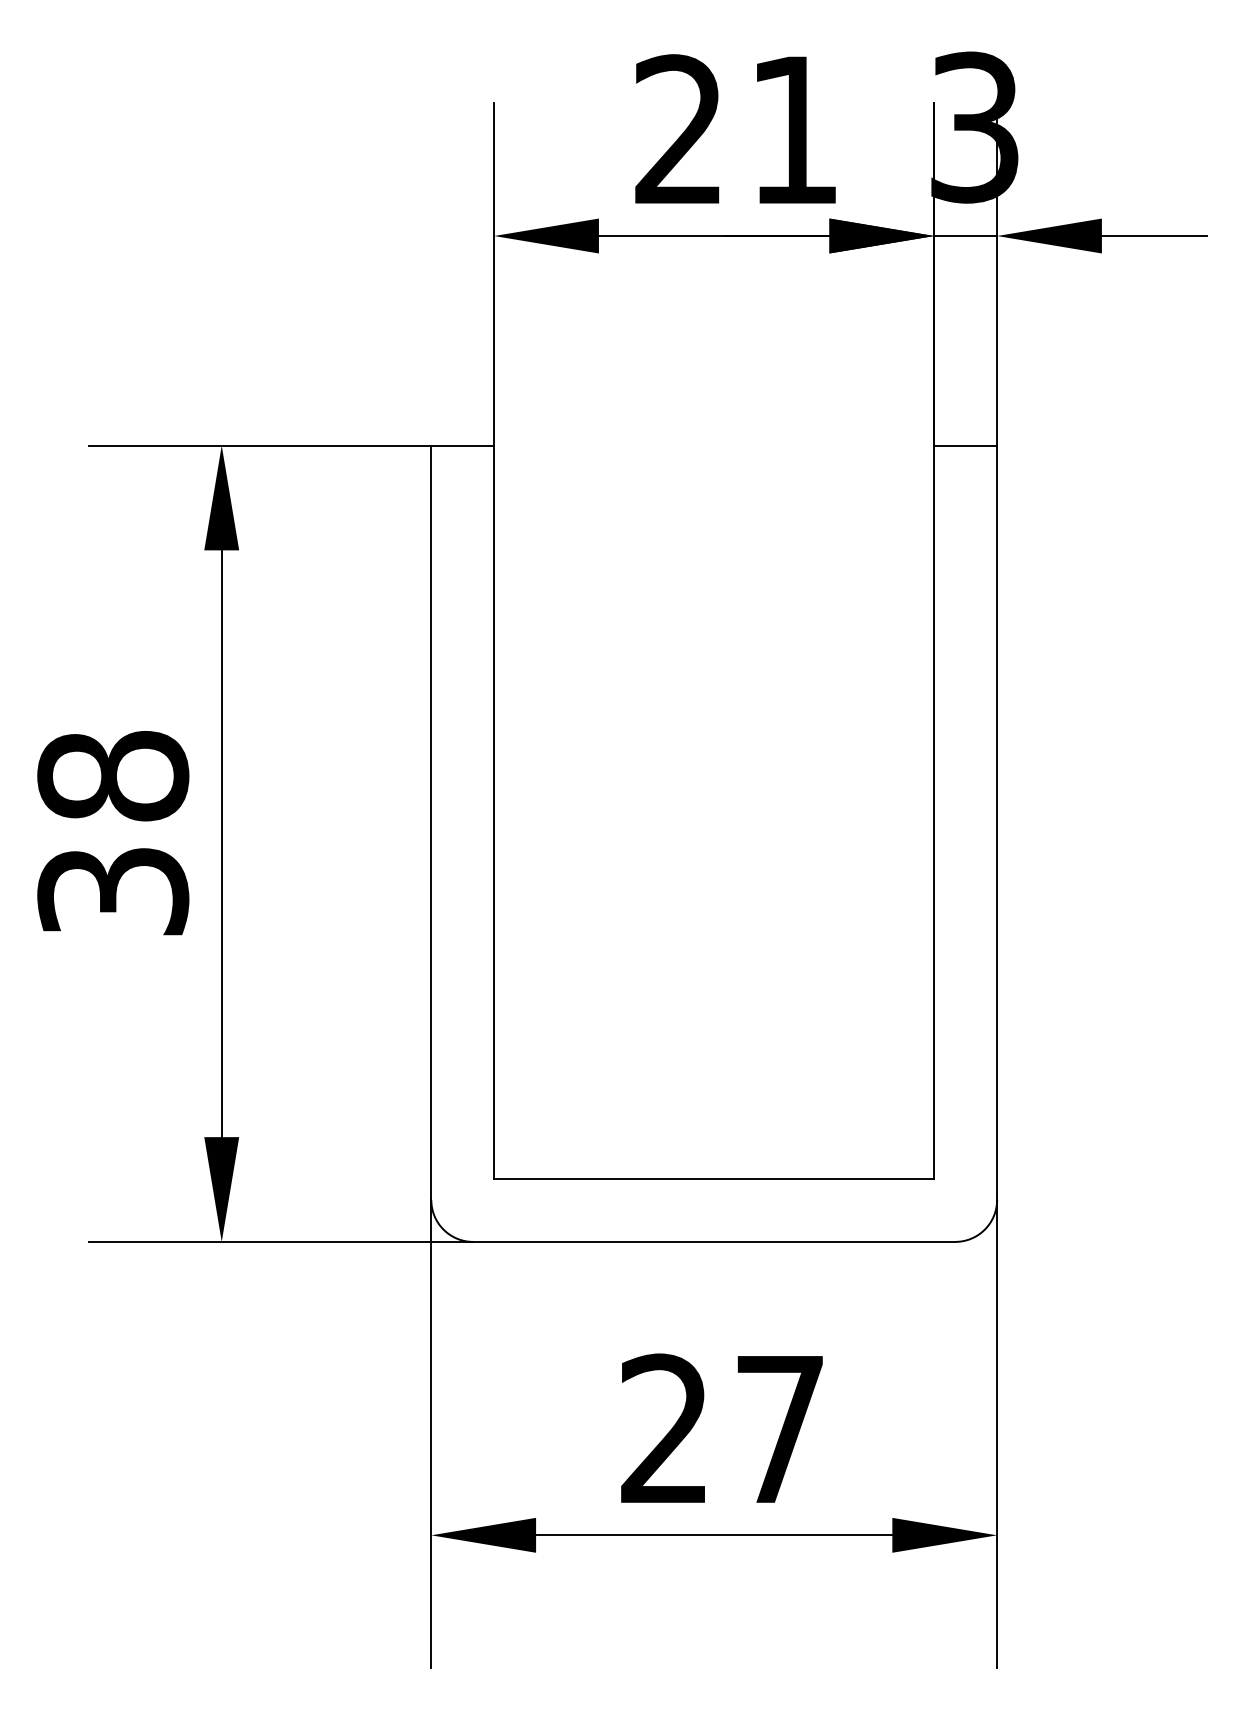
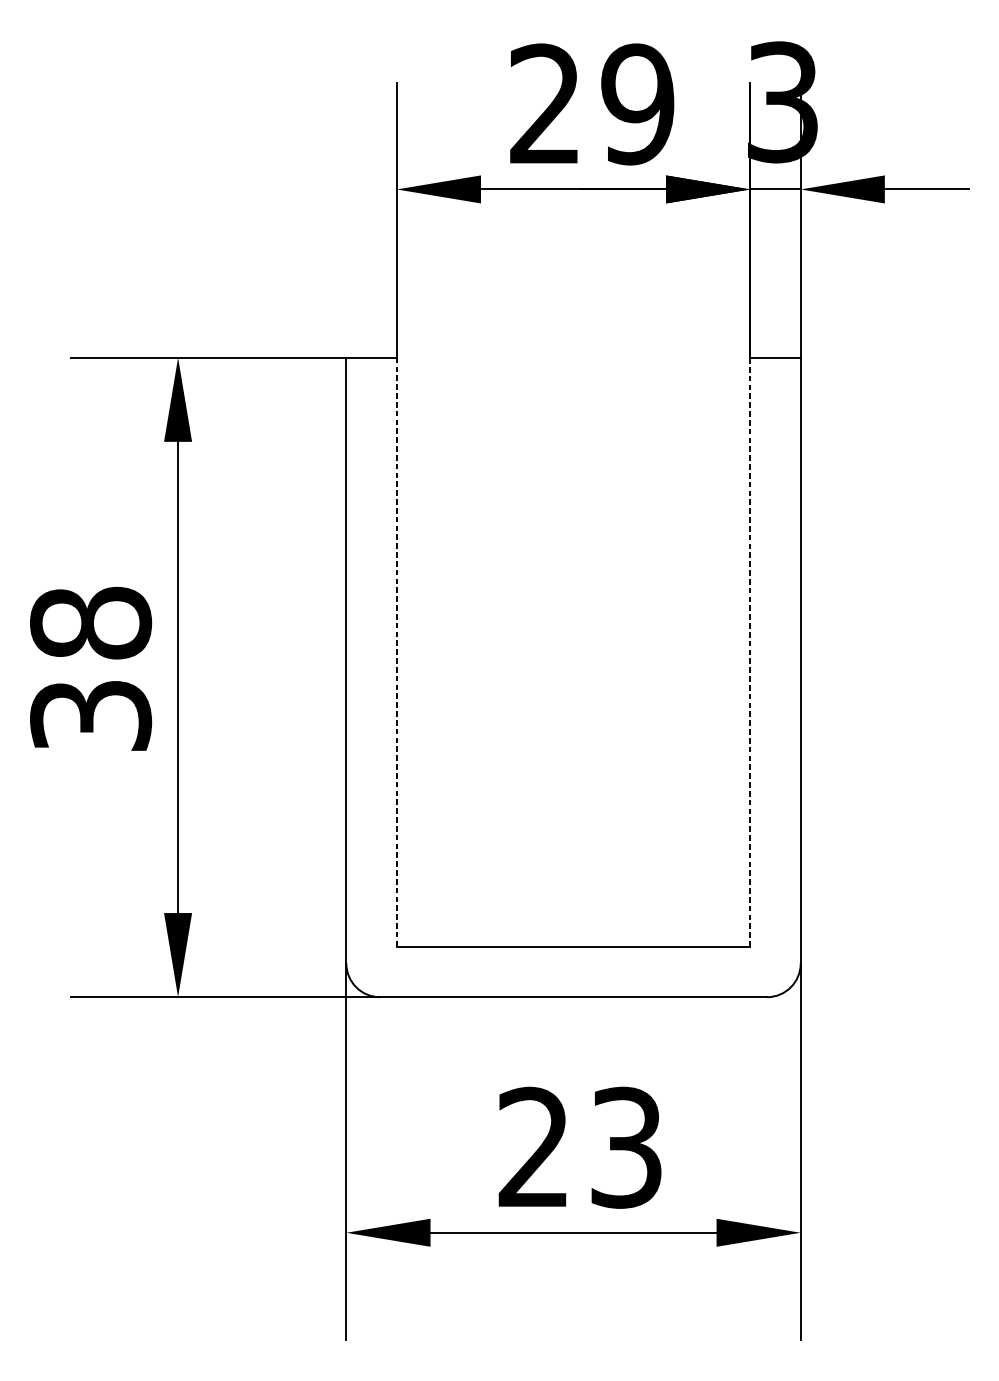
text: (793, 130) -> (637, 104), 21 -> 29
line: (494, 812) -> (397, 652), solid -> dashed
line: (934, 812) -> (750, 652), solid -> dashed
text: (779, 1429) -> (625, 1147), 27 -> 23

